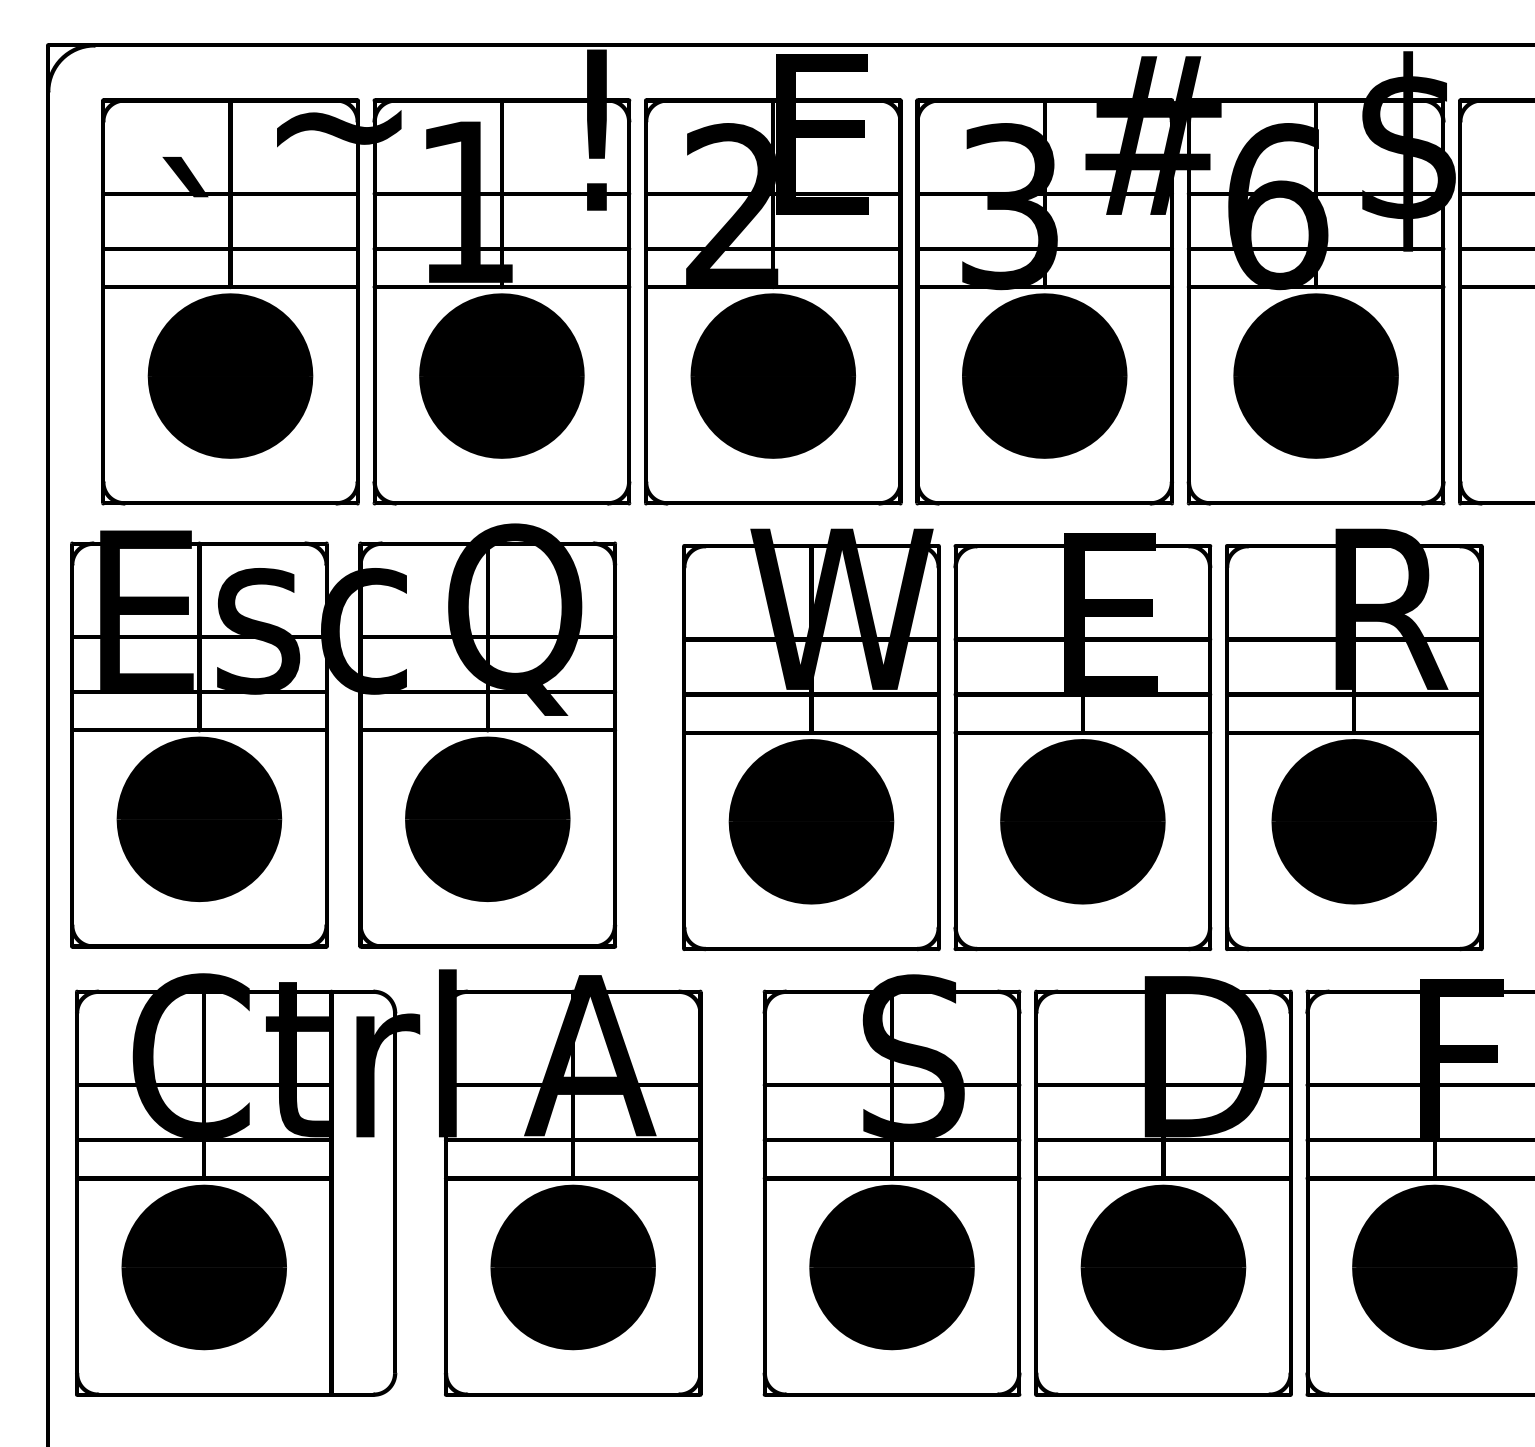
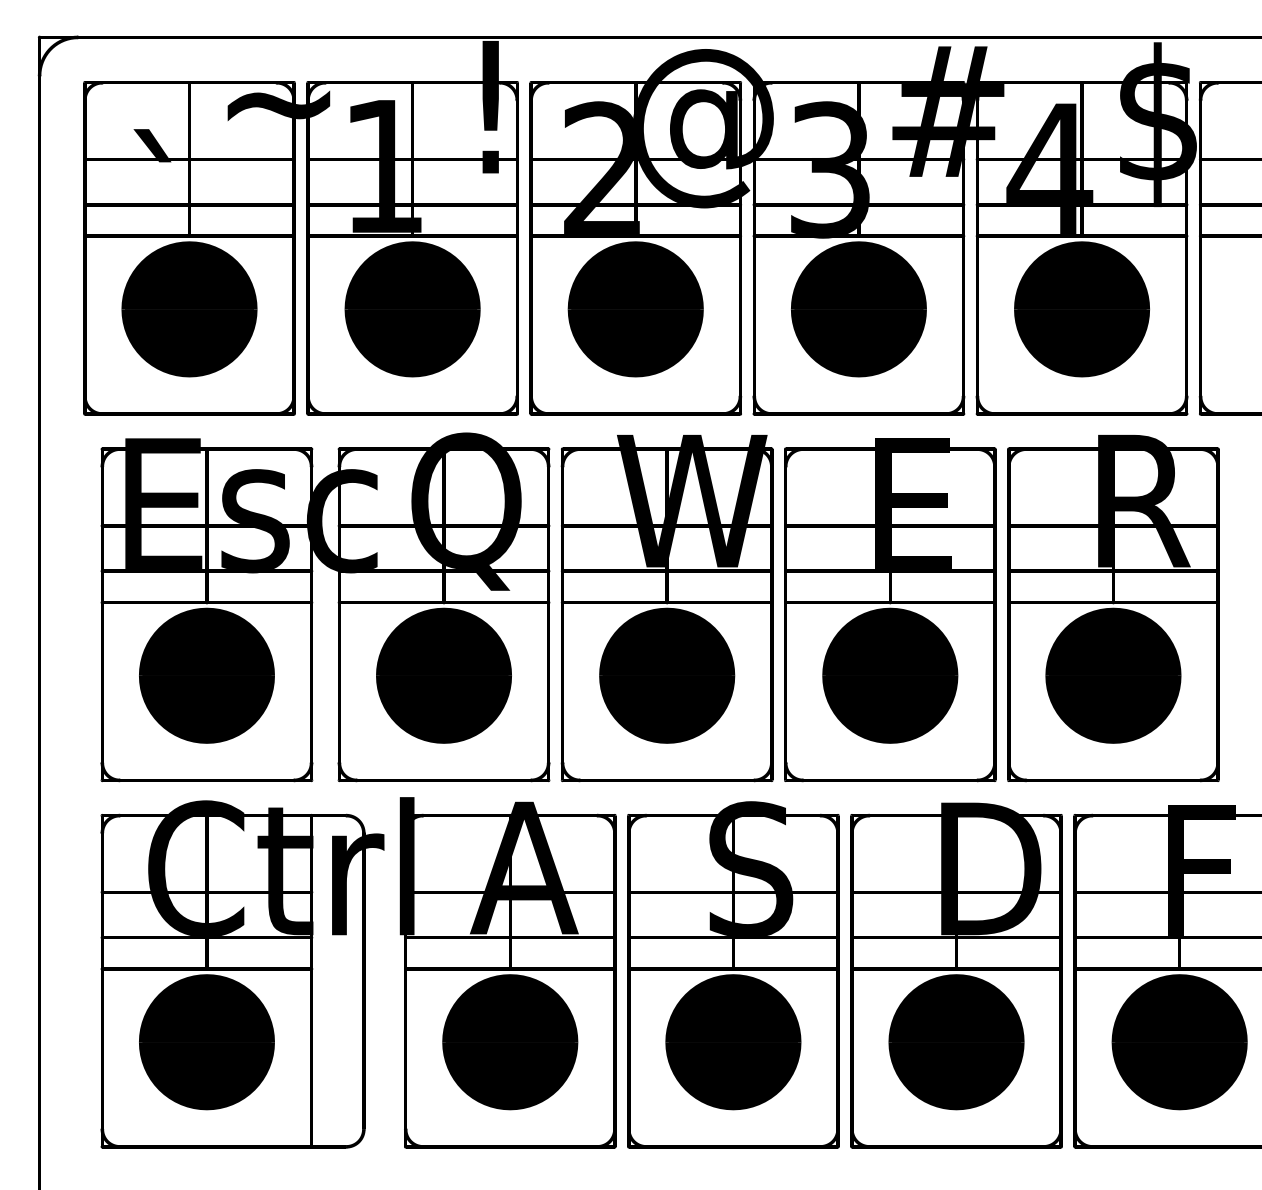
text: (855, 153) -> (703, 126), E -> @
text: (1276, 205) -> (1049, 169), 6 -> 4
text: (343, 736) -> (325, 607), moved
text: (388, 1182) -> (358, 972), moved

